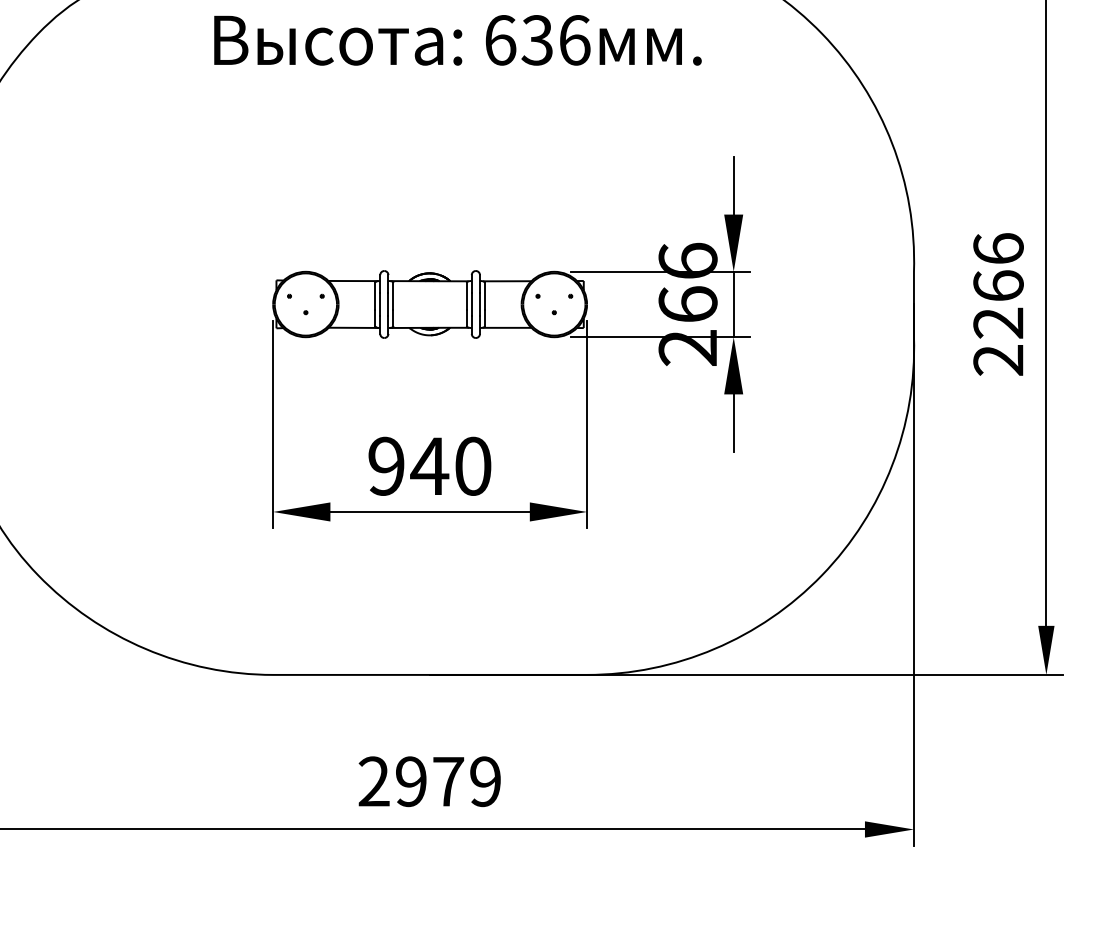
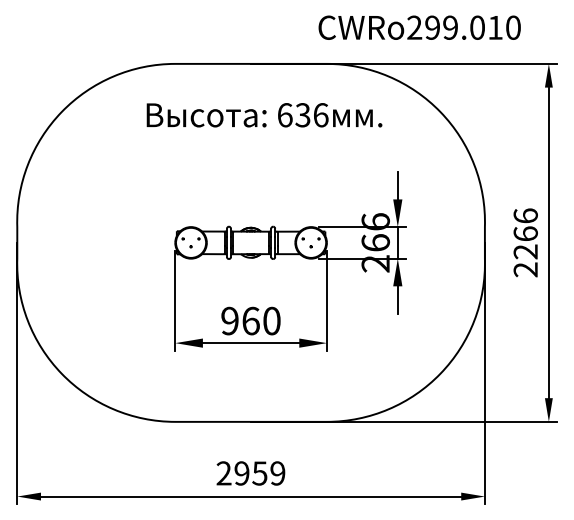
text: (428, 465) -> (250, 320), 940 -> 960
text: (447, 781) -> (259, 473), 2979 -> 2959

